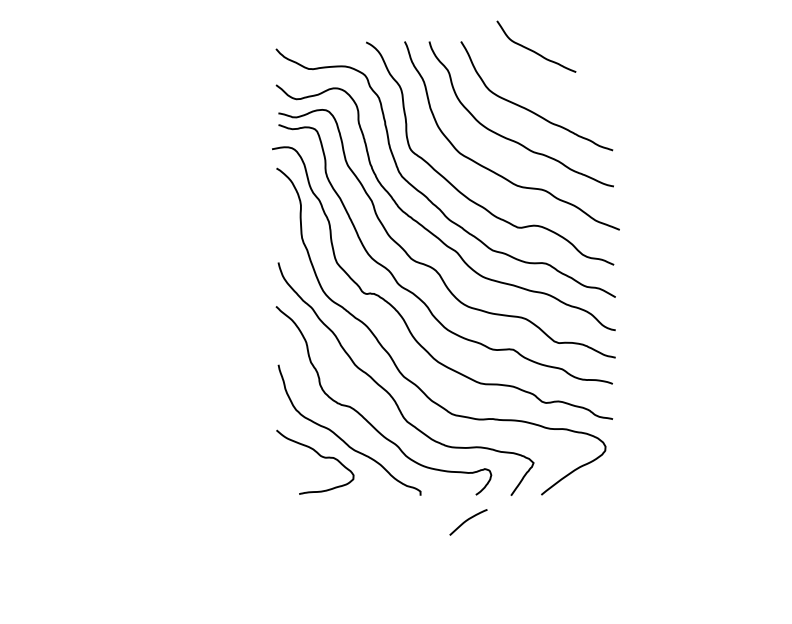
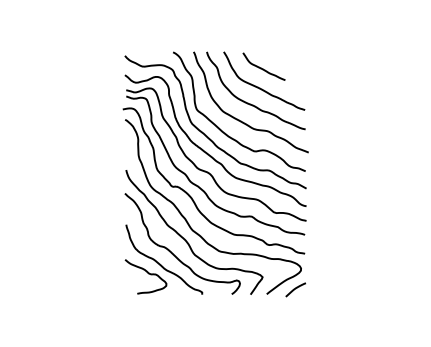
curve: (535, 50) -> (263, 68), moved
curve: (467, 521) -> (295, 289), moved

